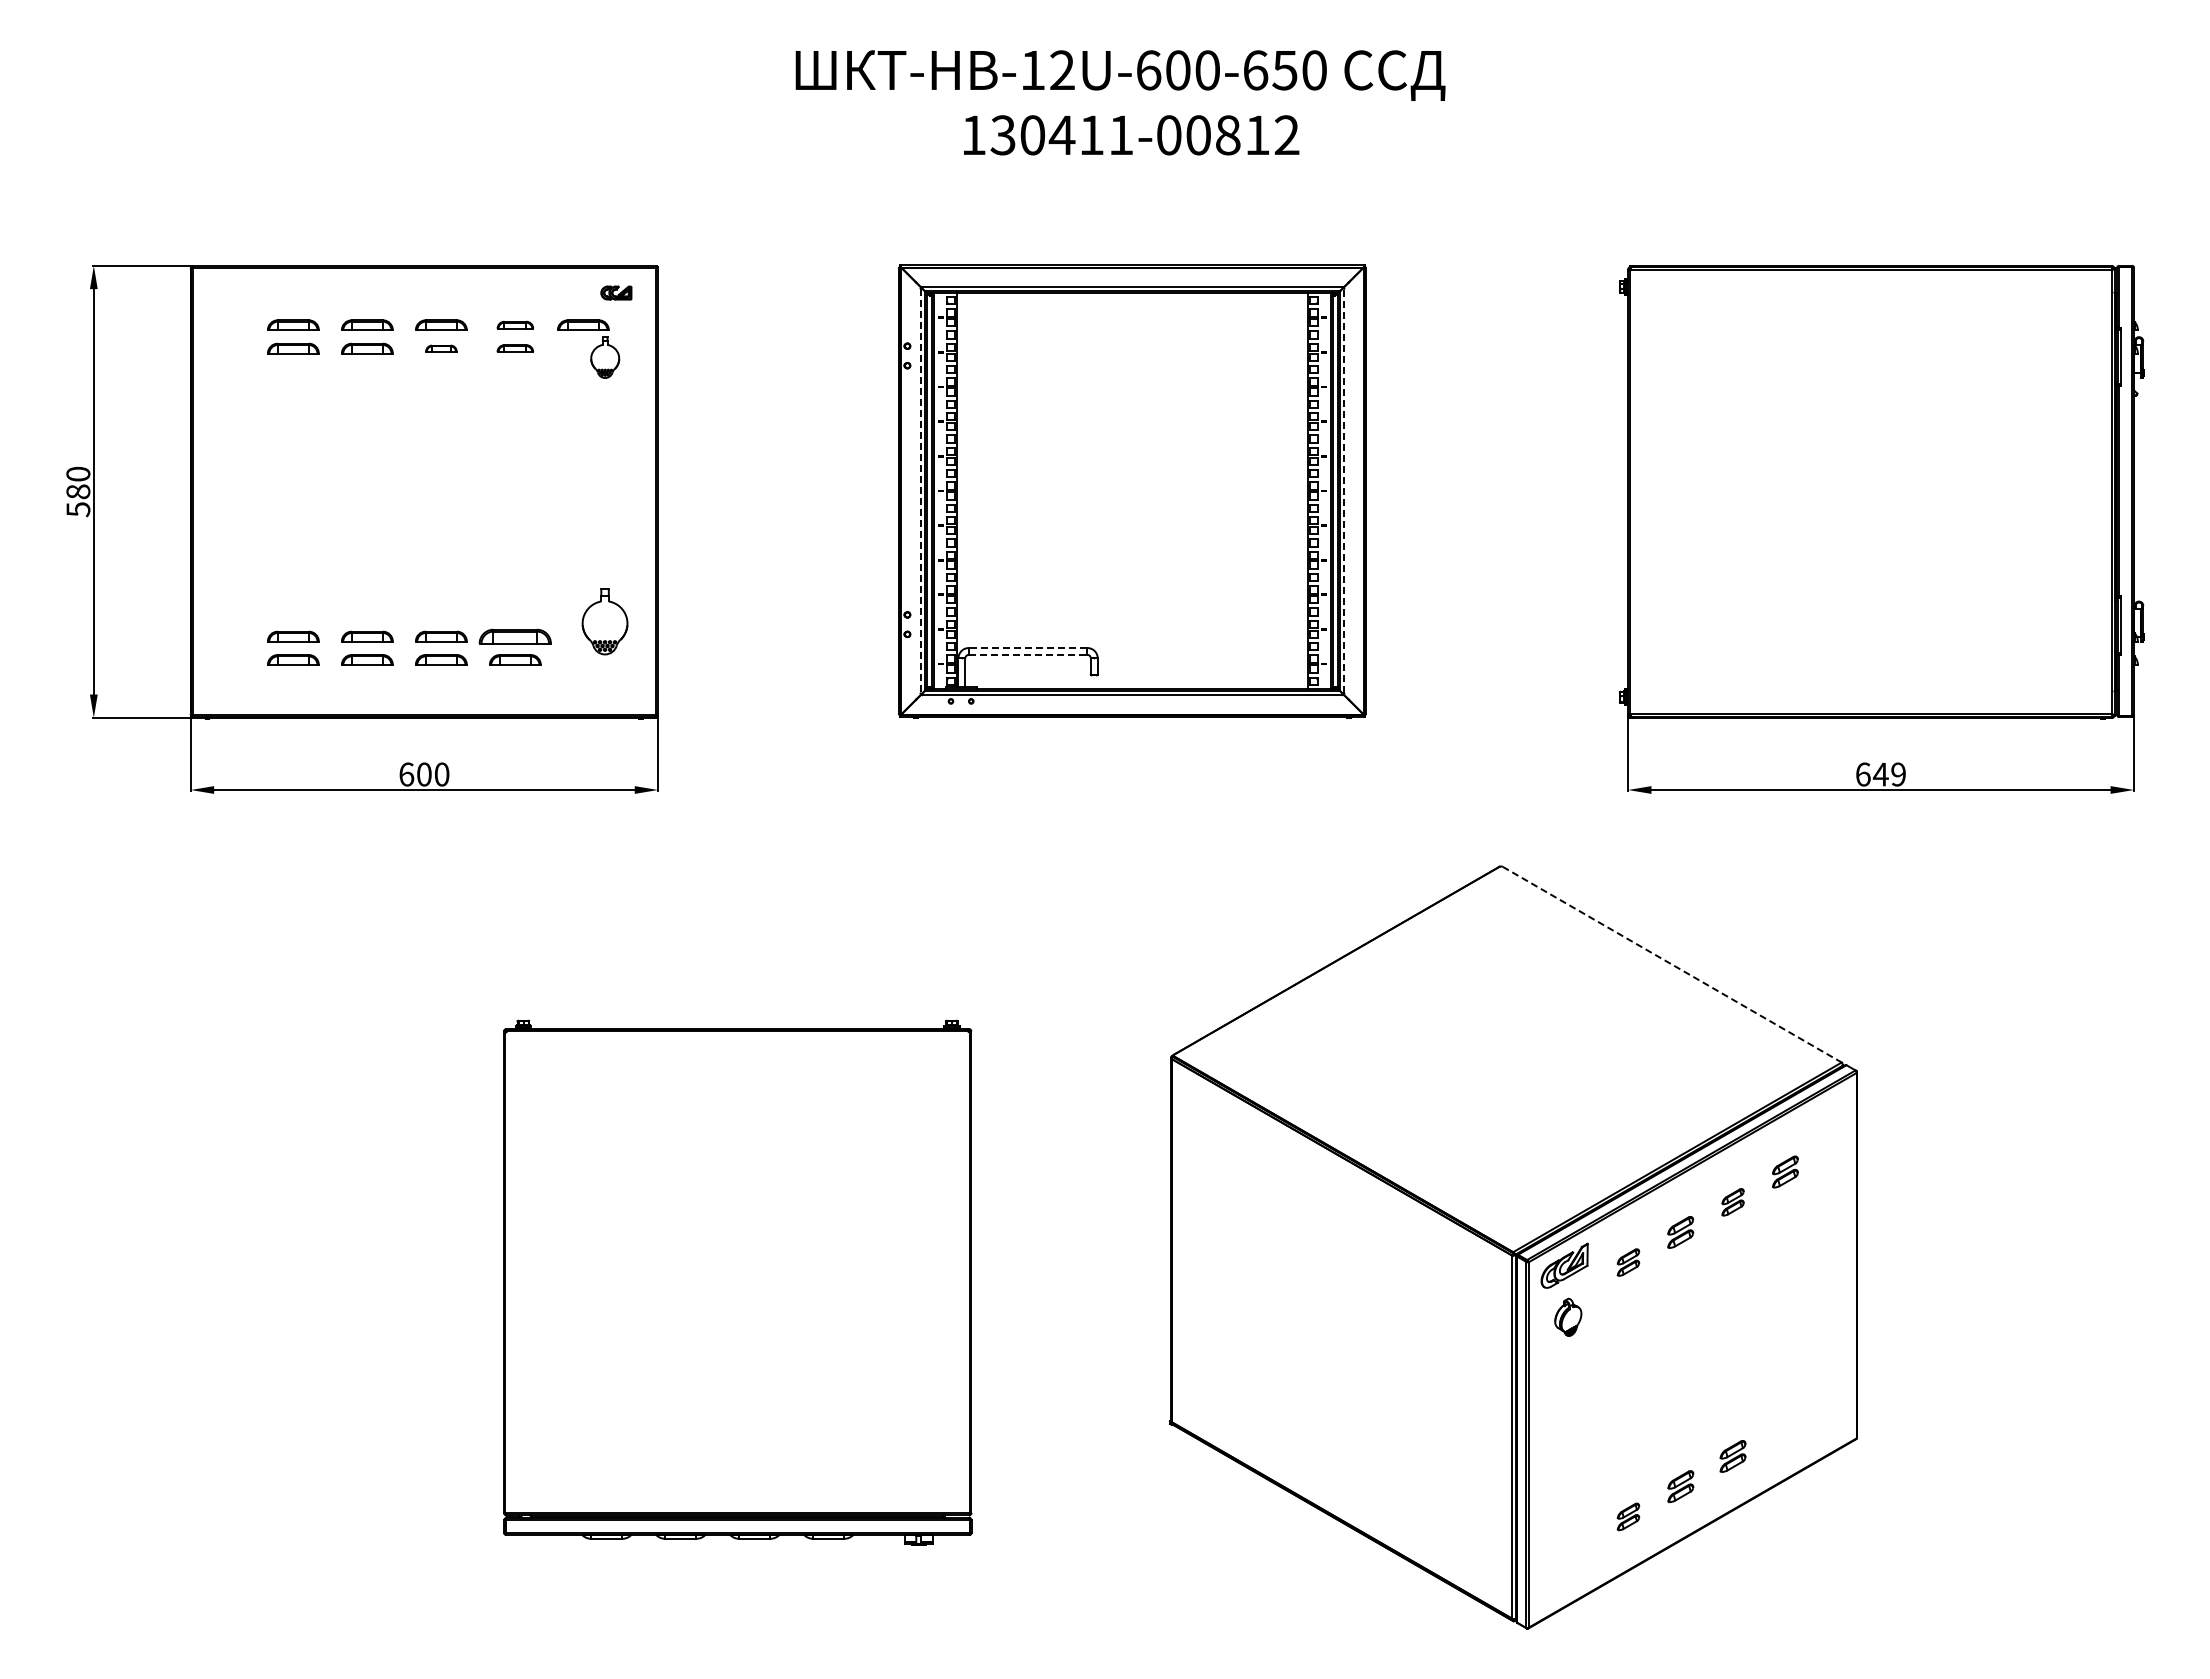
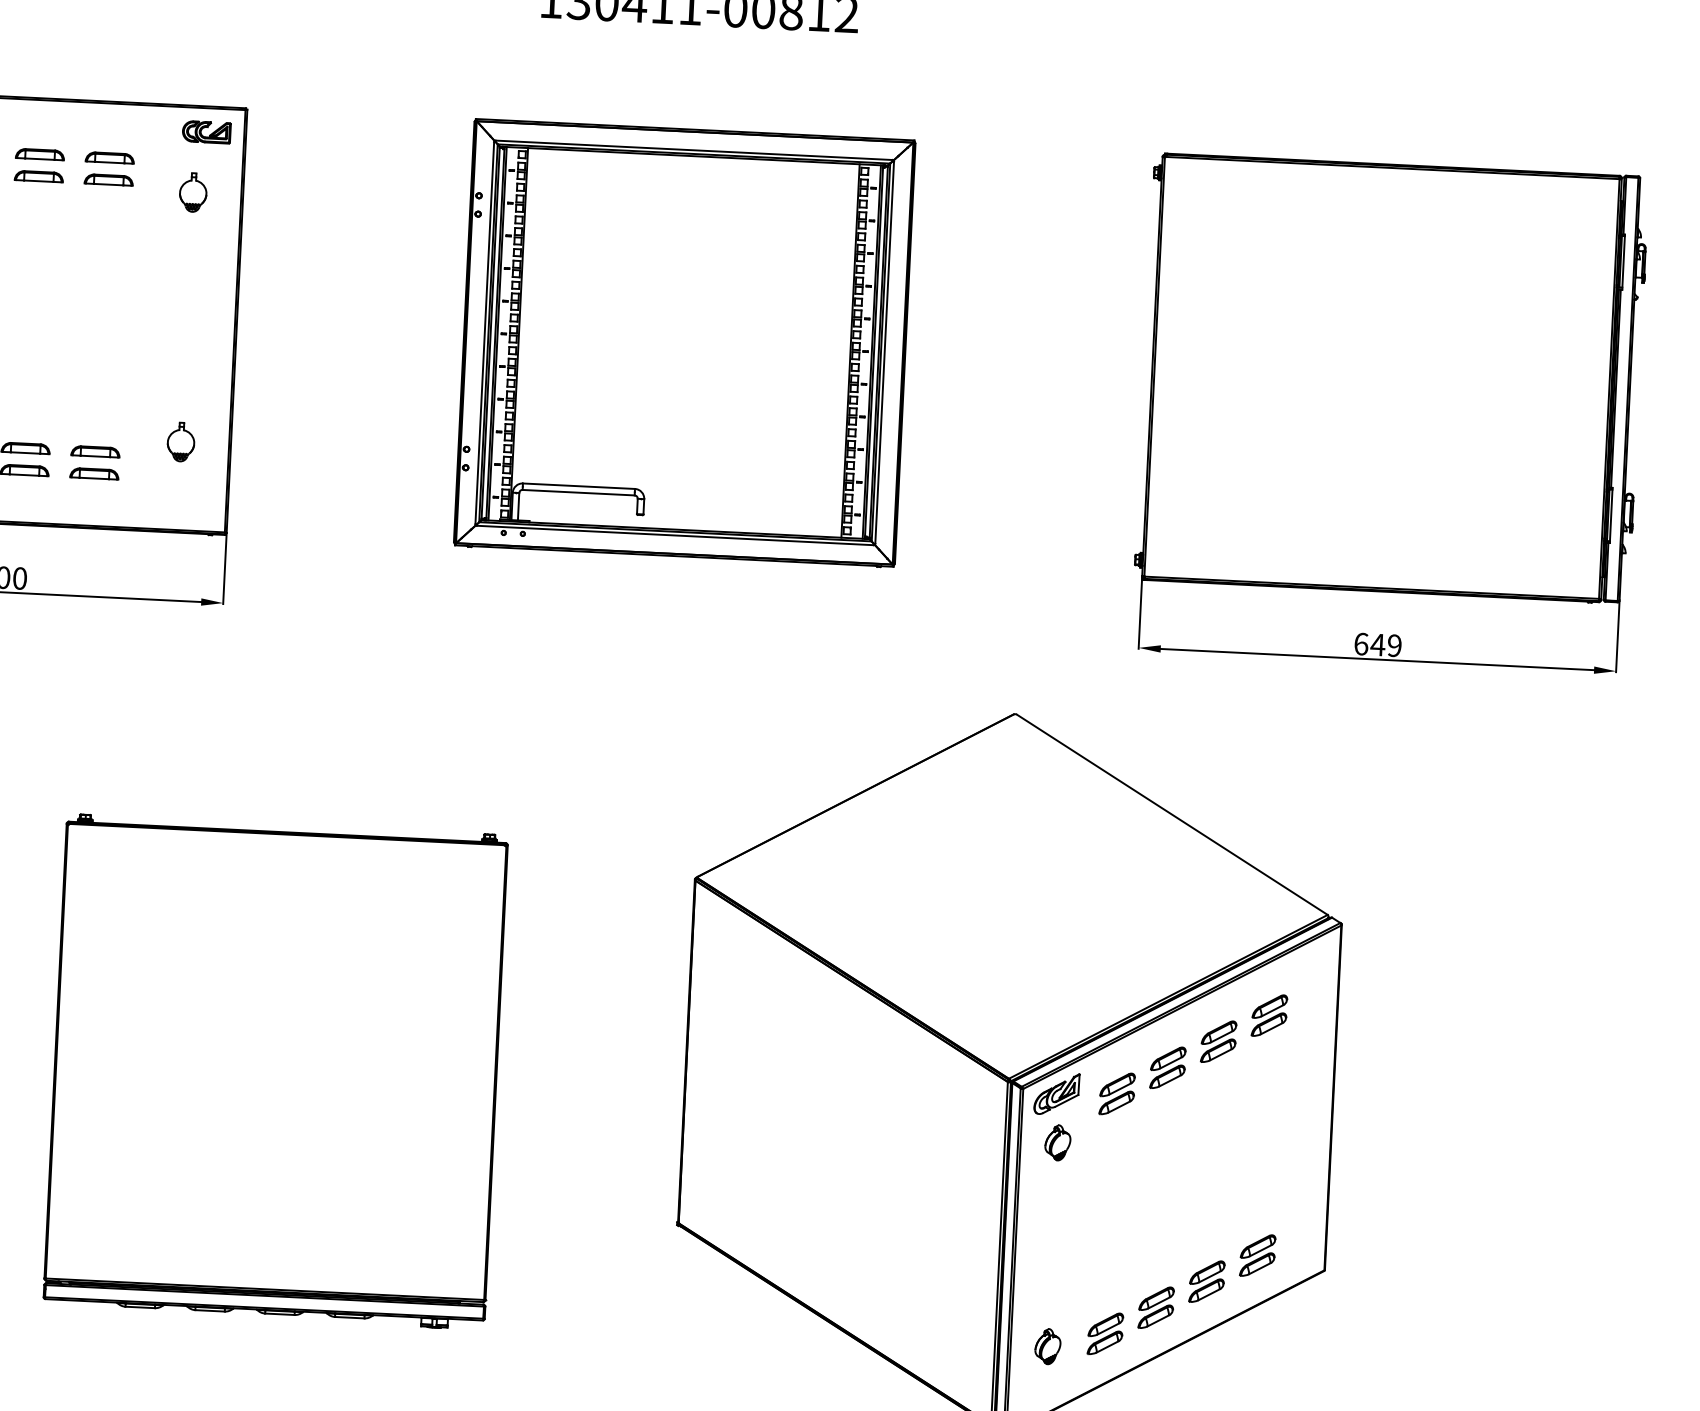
part: (616, 292) -> (206, 131), size x1.67
part: (515, 324) -> (110, 157), size x1.43
part: (583, 324) -> (174, 160), removed
part: (441, 348) -> (39, 176), size x1.67
part: (515, 348) -> (109, 179), size x1.43
line: (1344, 490) -> (884, 352), dashed -> solid
line: (920, 491) -> (484, 333), dashed -> solid
part: (605, 622) -> (181, 442), size x0.62
part: (515, 636) -> (95, 451), size x0.71
line: (1027, 648) -> (578, 486), dashed -> solid
line: (1028, 654) -> (579, 492), dashed -> solid
line: (1672, 964) -> (1172, 814), dashed -> solid
part: (1785, 1171) -> (1269, 1015), size x1.43
part: (1732, 1202) -> (1218, 1041), size x1.67
part: (1680, 1232) -> (1167, 1067), size x1.43
part: (1628, 1262) -> (1117, 1093), size x1.67
part: (1785, 1426) -> (1257, 1255), added
part: (1732, 1456) -> (1206, 1281), size x1.43
part: (1680, 1486) -> (1156, 1307), size x1.43
part: (1628, 1516) -> (1105, 1333), size x1.67
part: (1568, 1532) -> (1048, 1345), added

